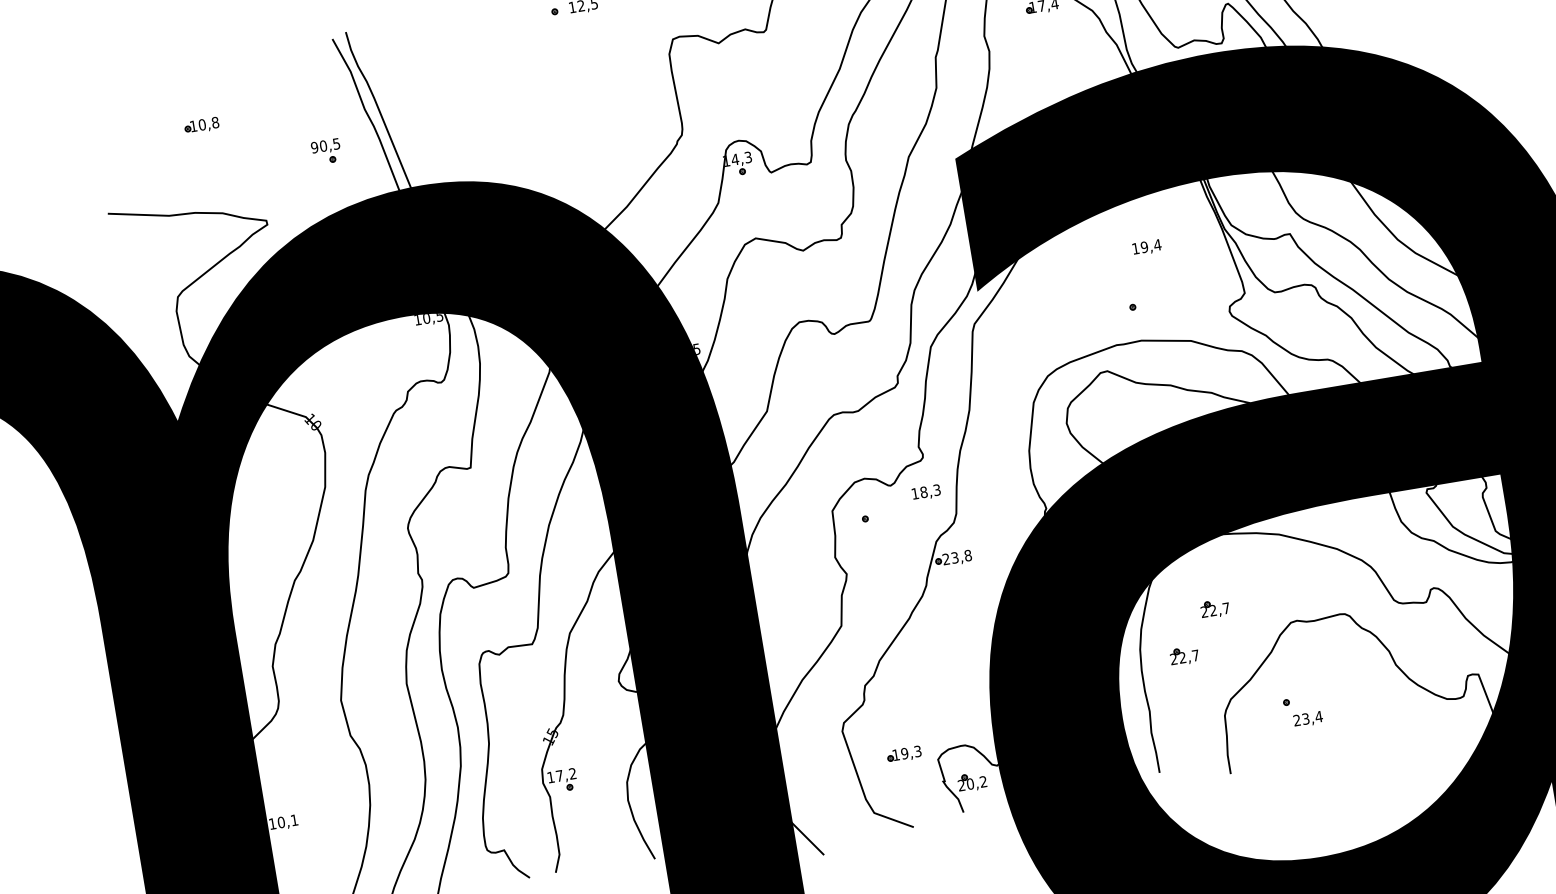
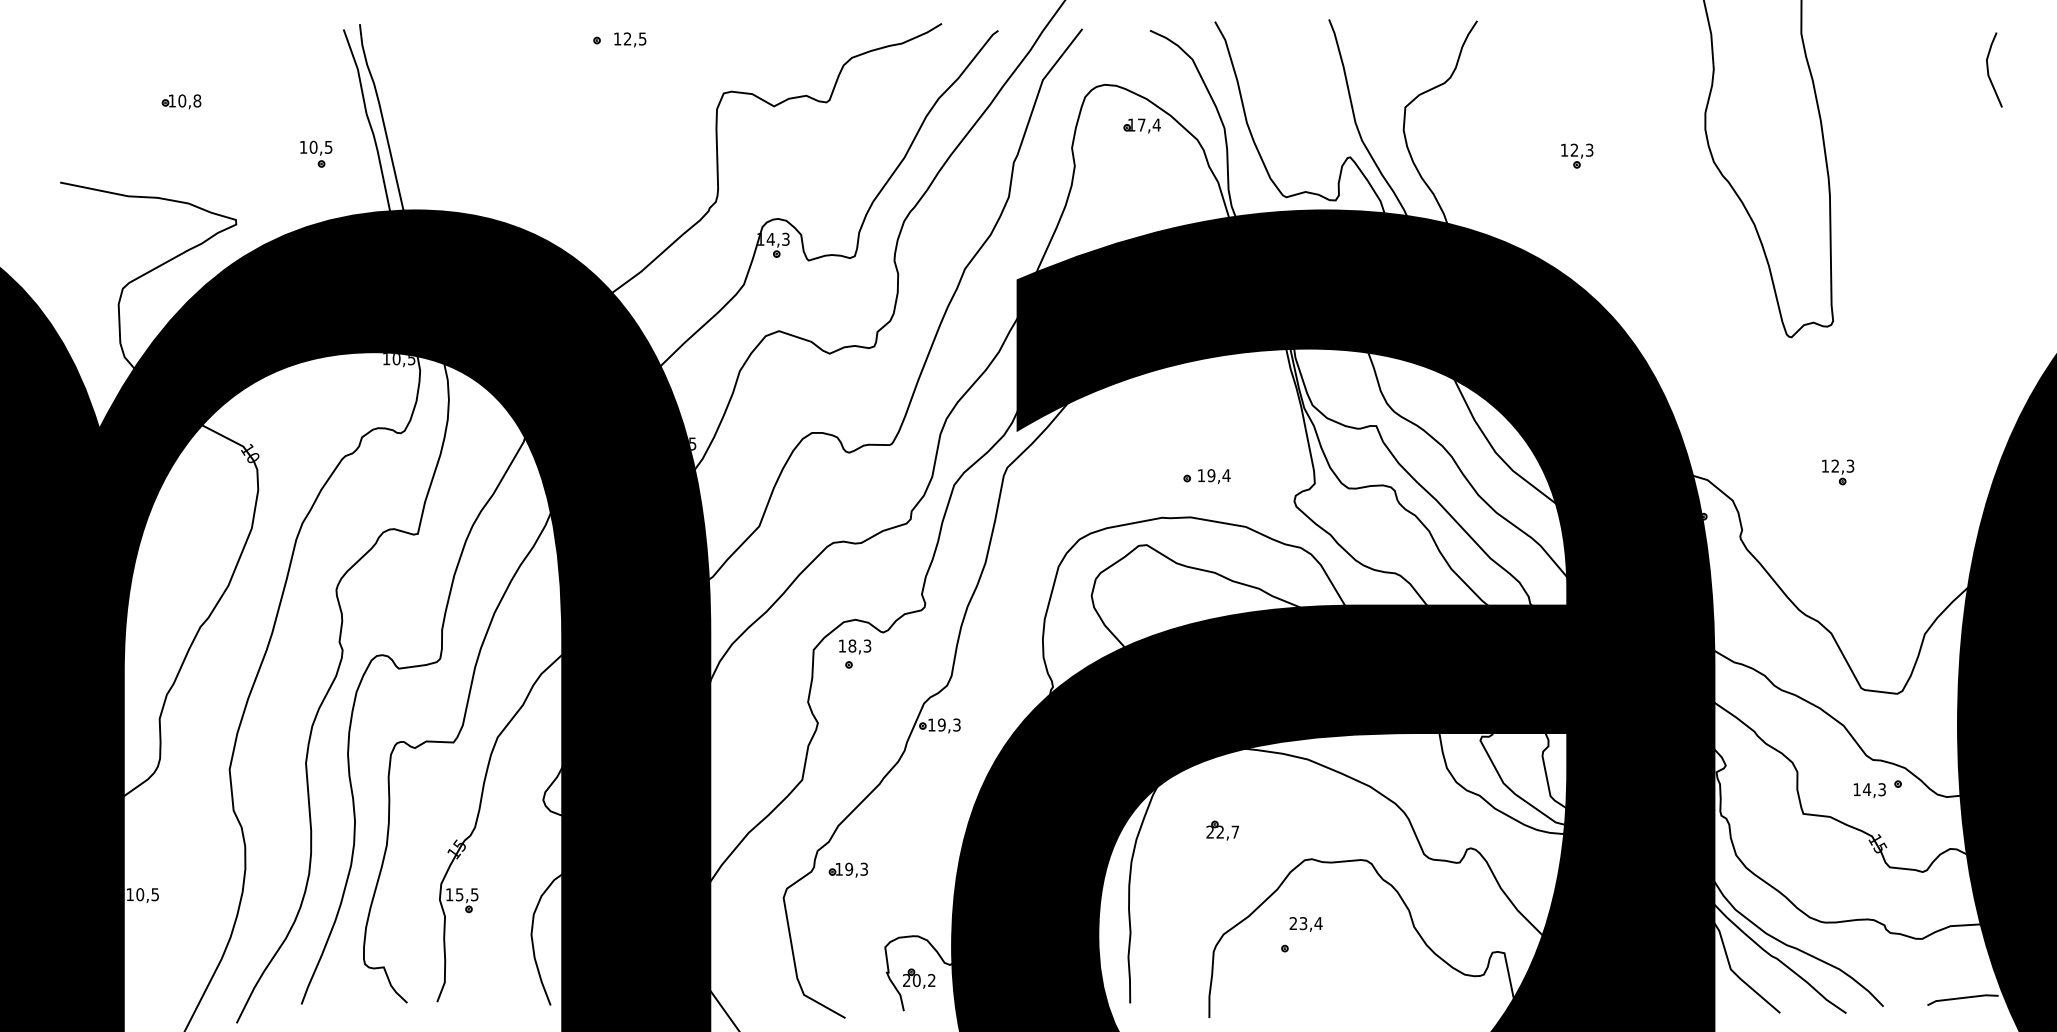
text: (314, 146) -> (303, 146), 90,5 -> 10,5
text: (1147, 247) -> (1214, 476), moved
text: (926, 492) -> (855, 646), moved
text: (957, 556) -> (944, 724), 23,8 -> 19,3
part: (1184, 656) -> (1179, 877), removed
text: (1307, 719) -> (1305, 924), moved
part: (903, 754) -> (847, 869), moved
text: (566, 774) -> (467, 894), 17,2 -> 15,5
text: (293, 820) -> (154, 894), 10,1 -> 10,5

